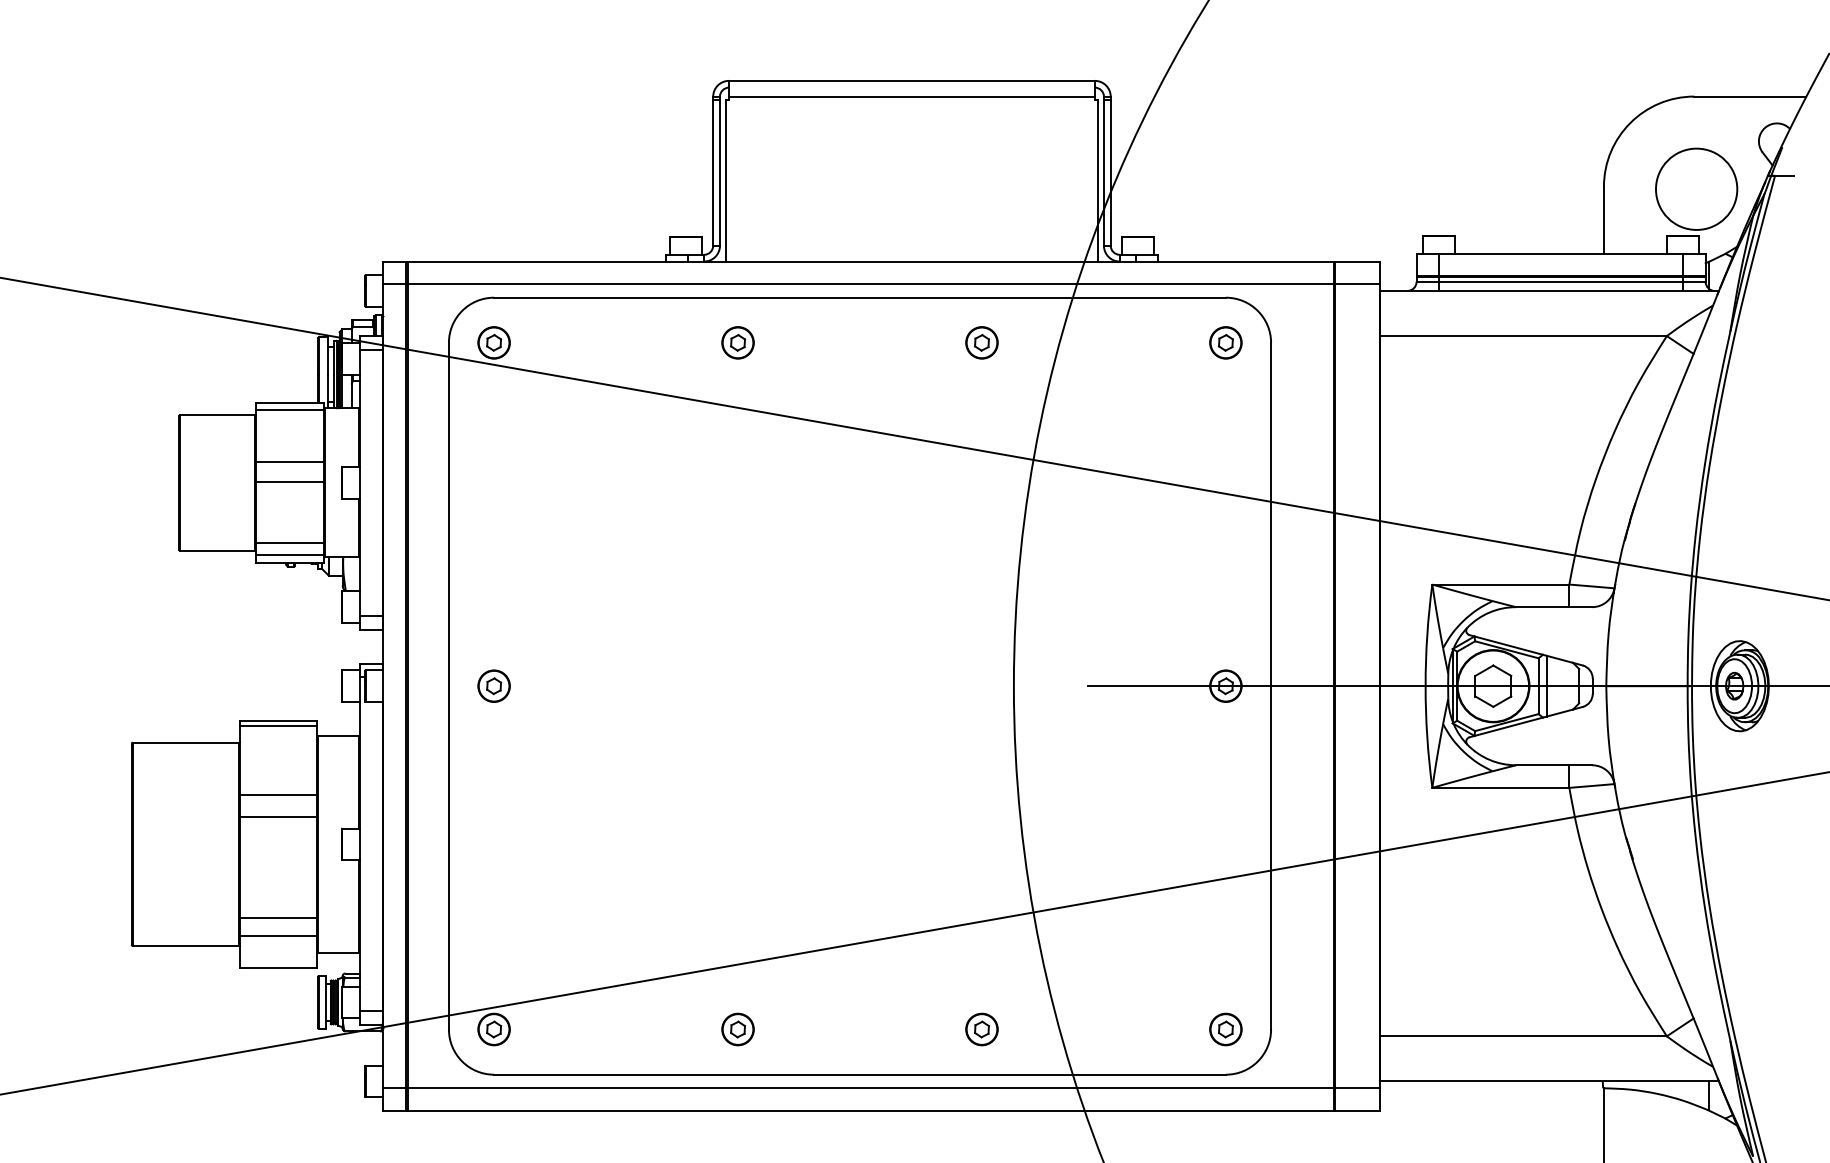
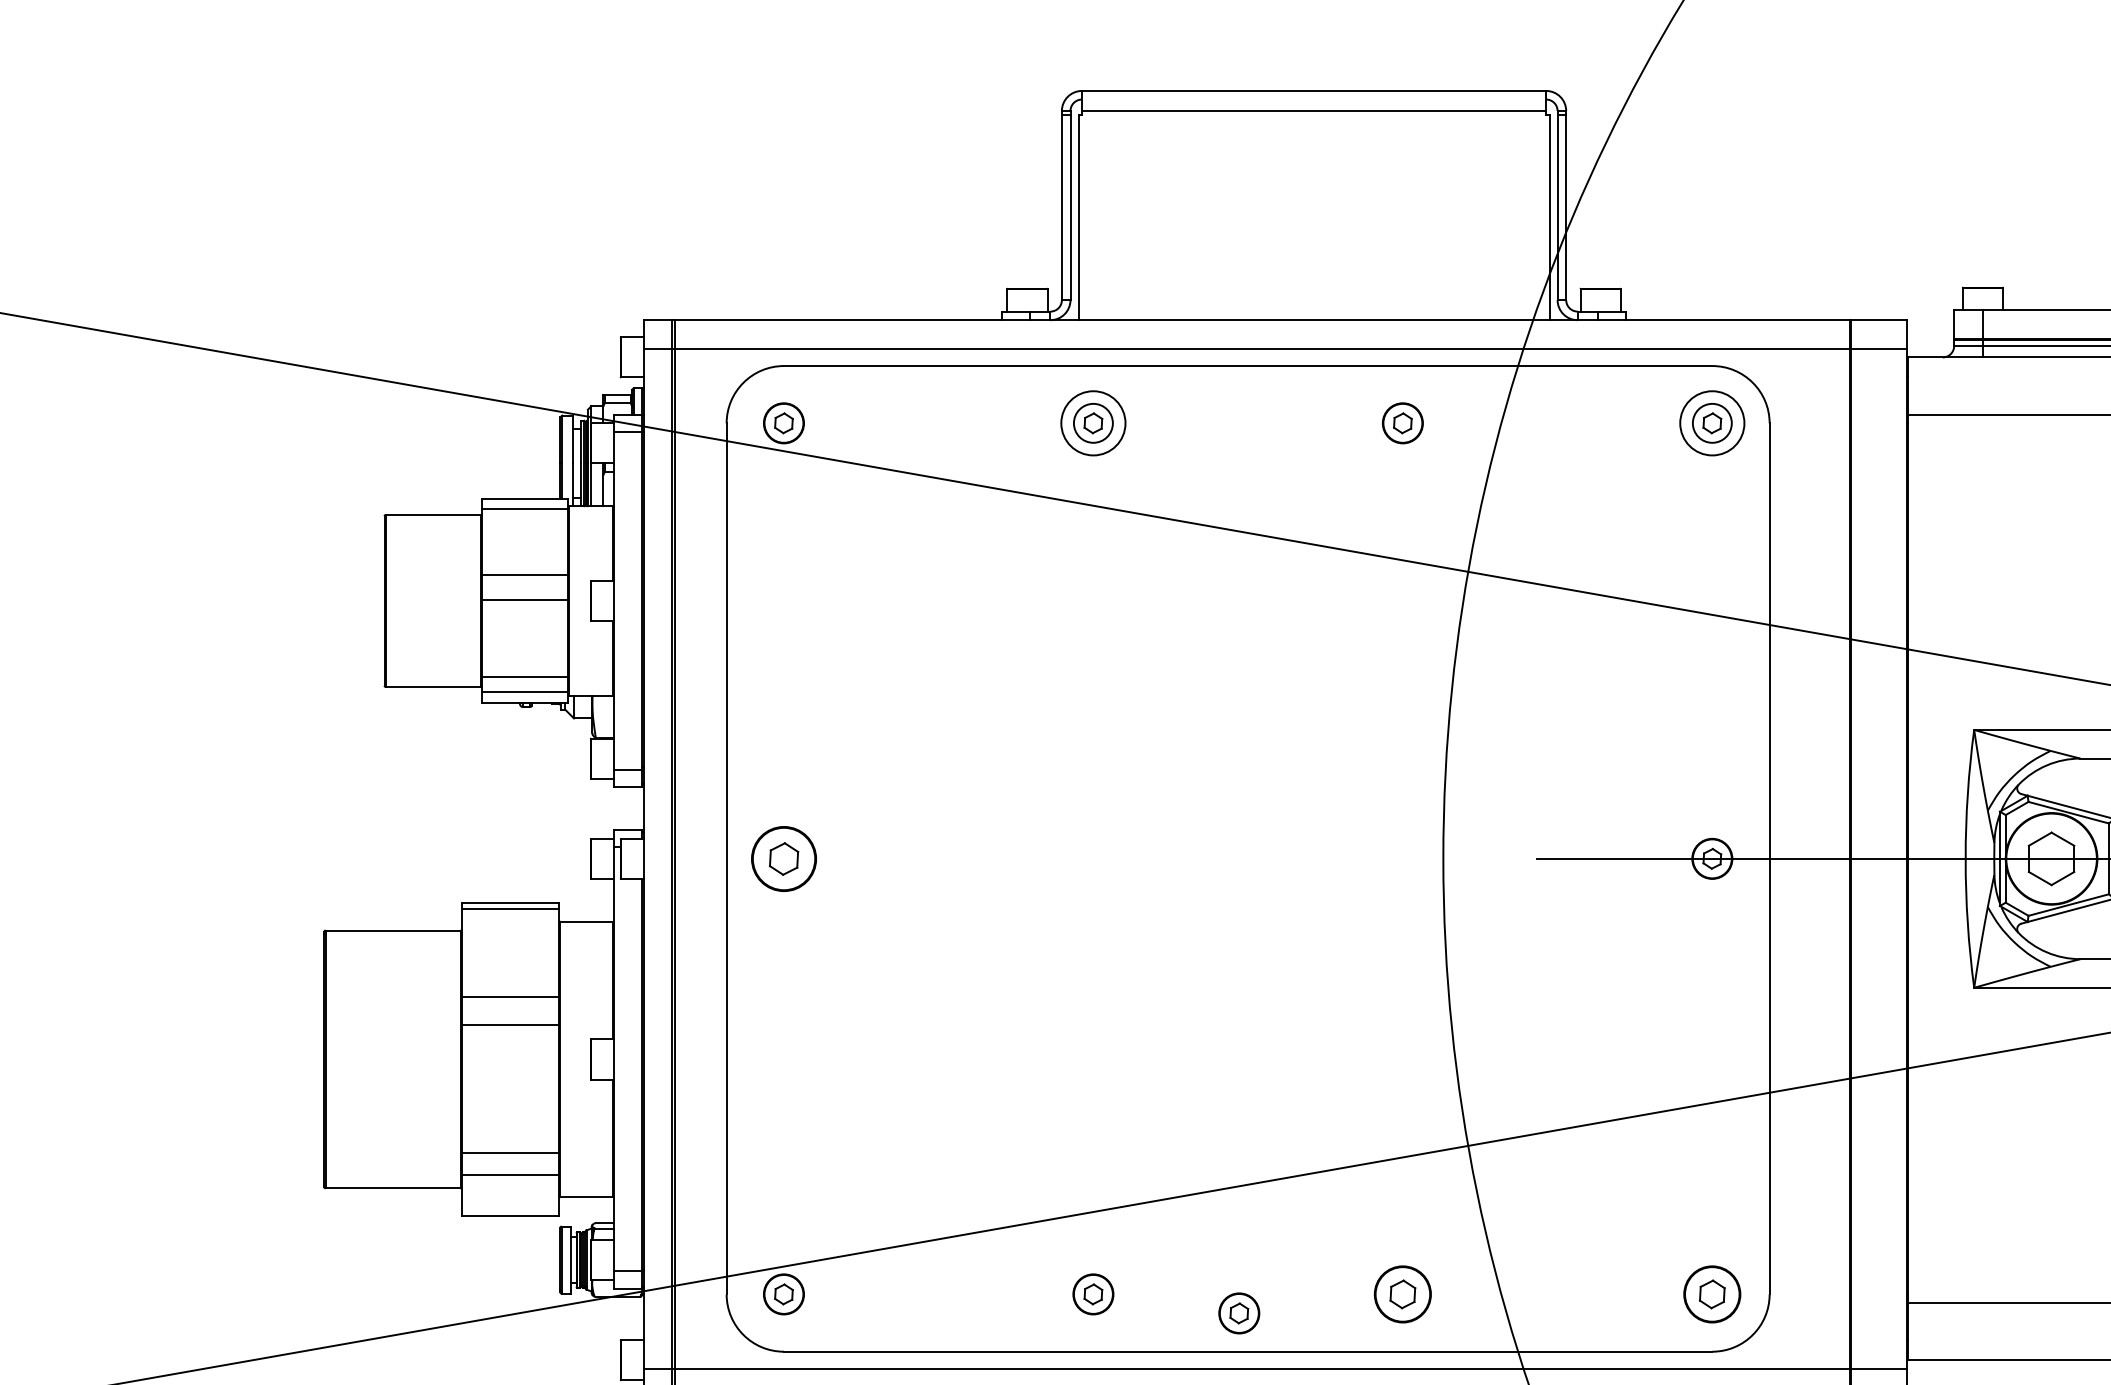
circle: (737, 342) -> (1092, 422), size x1.6
circle: (1225, 342) -> (1711, 422), size x1.6
part: (493, 685) -> (783, 857), size x1.6
part: (981, 1029) -> (1402, 1294), size x1.4
part: (1225, 1029) -> (1711, 1294), size x1.4
part: (852, 1044) -> (1238, 1313), added

